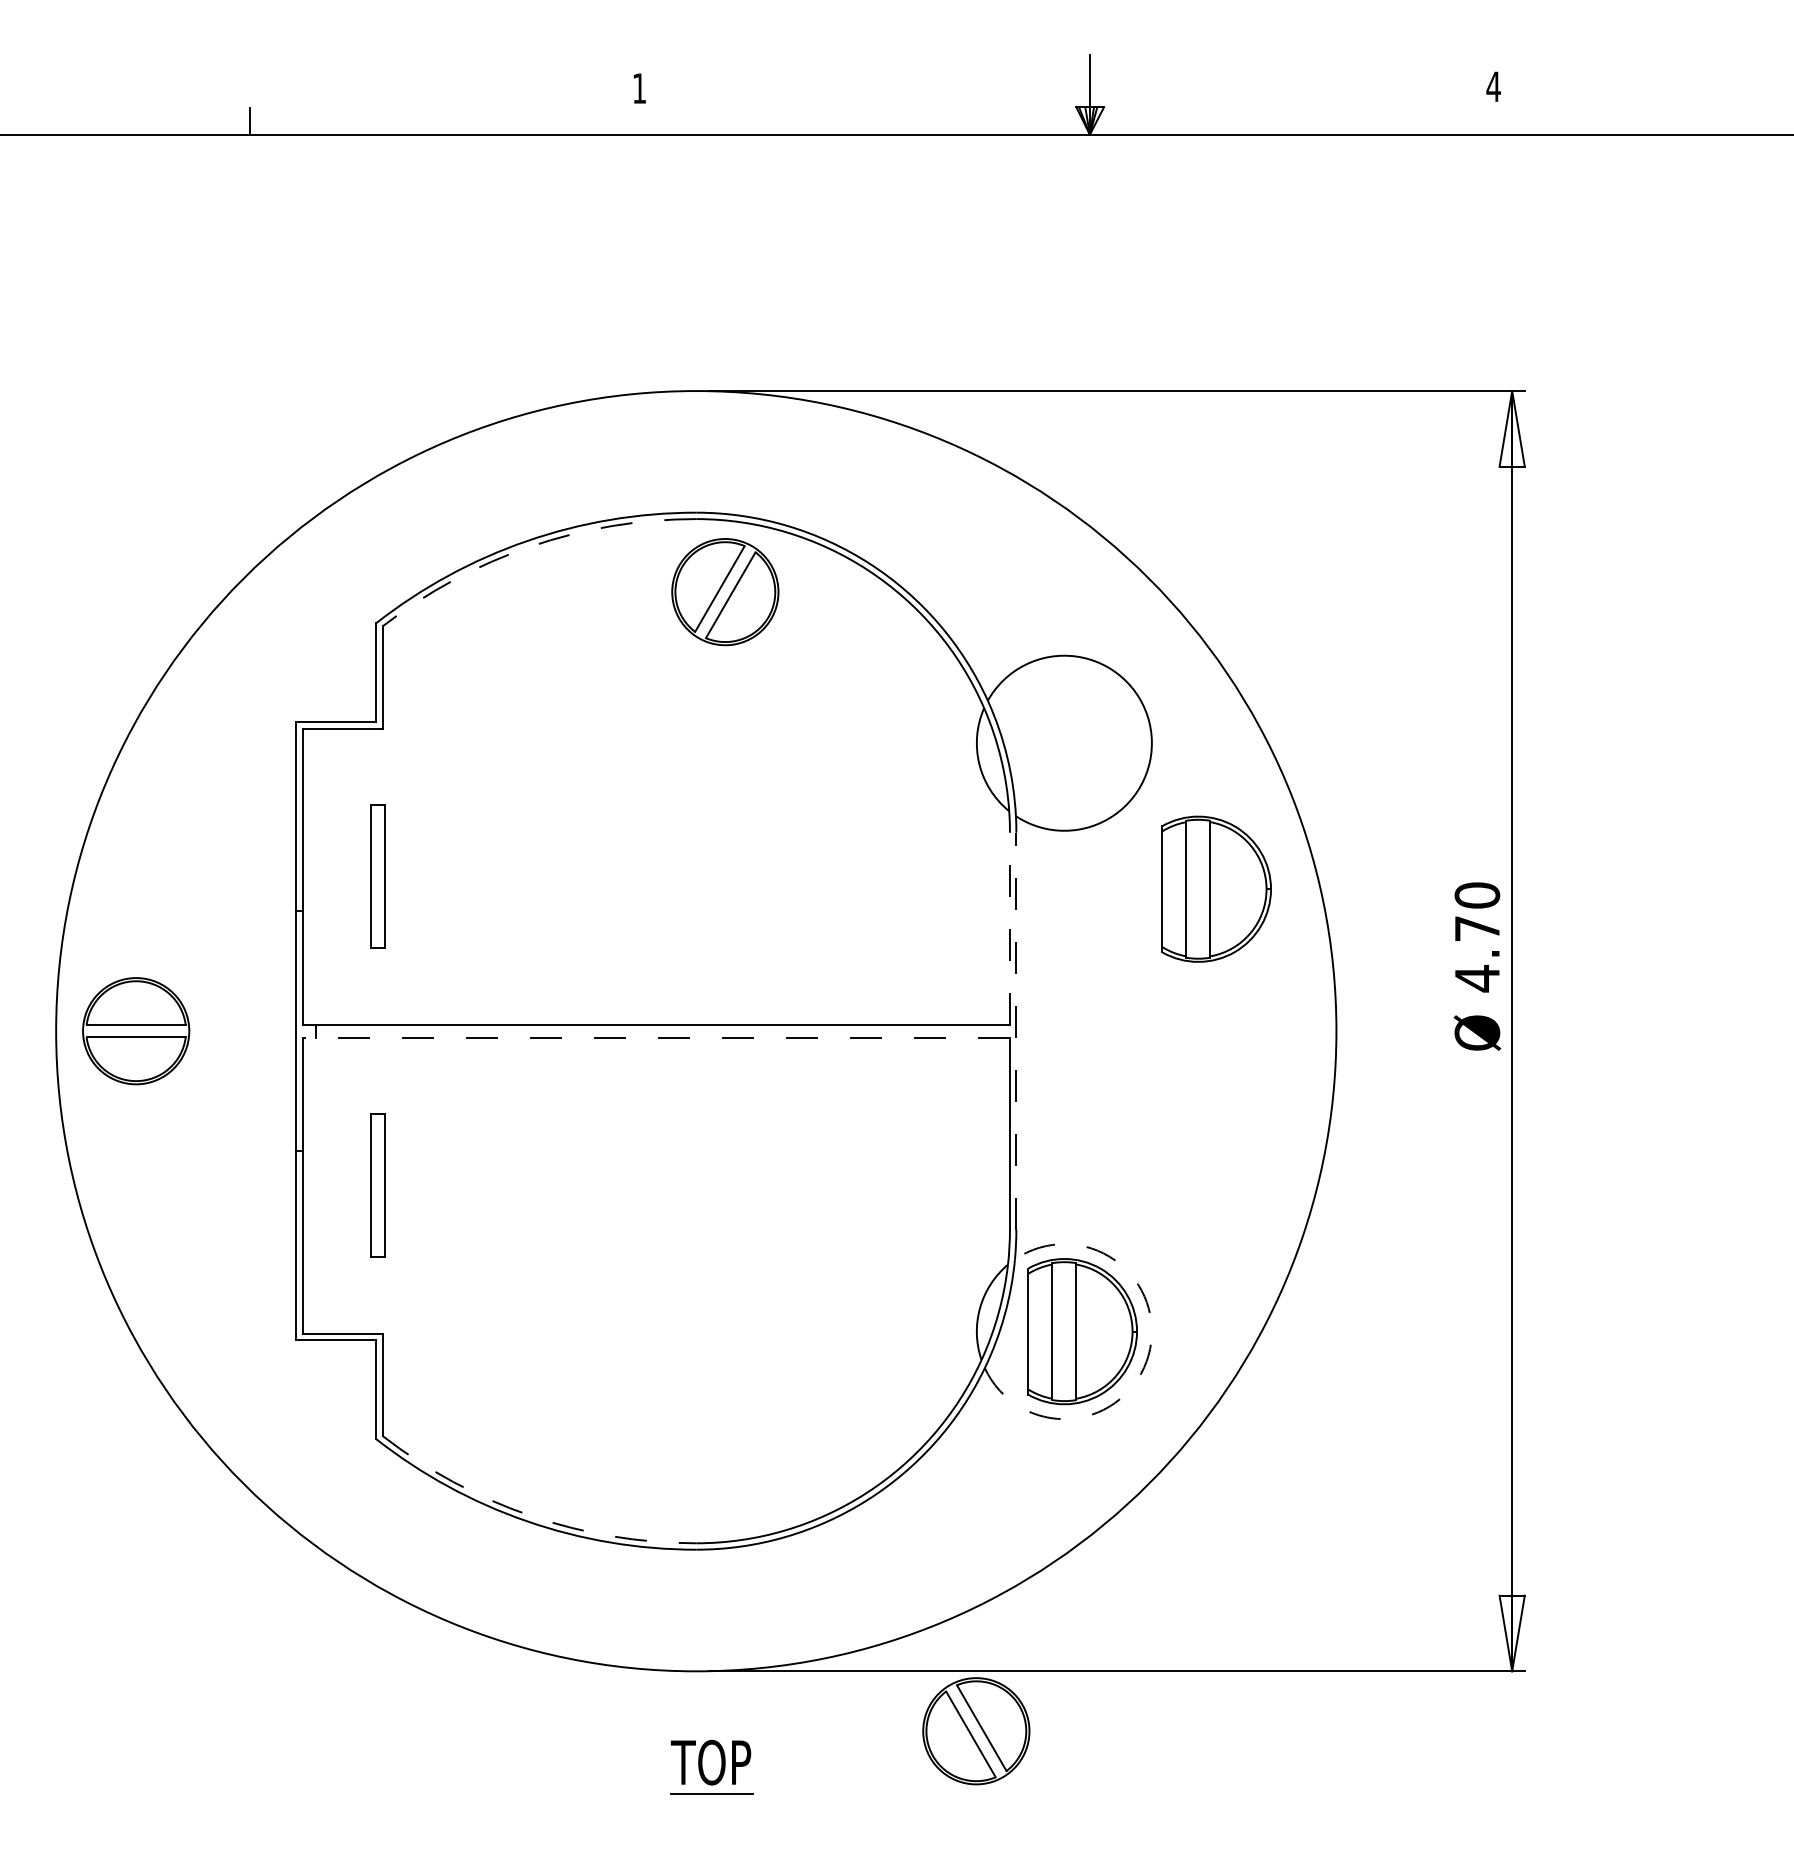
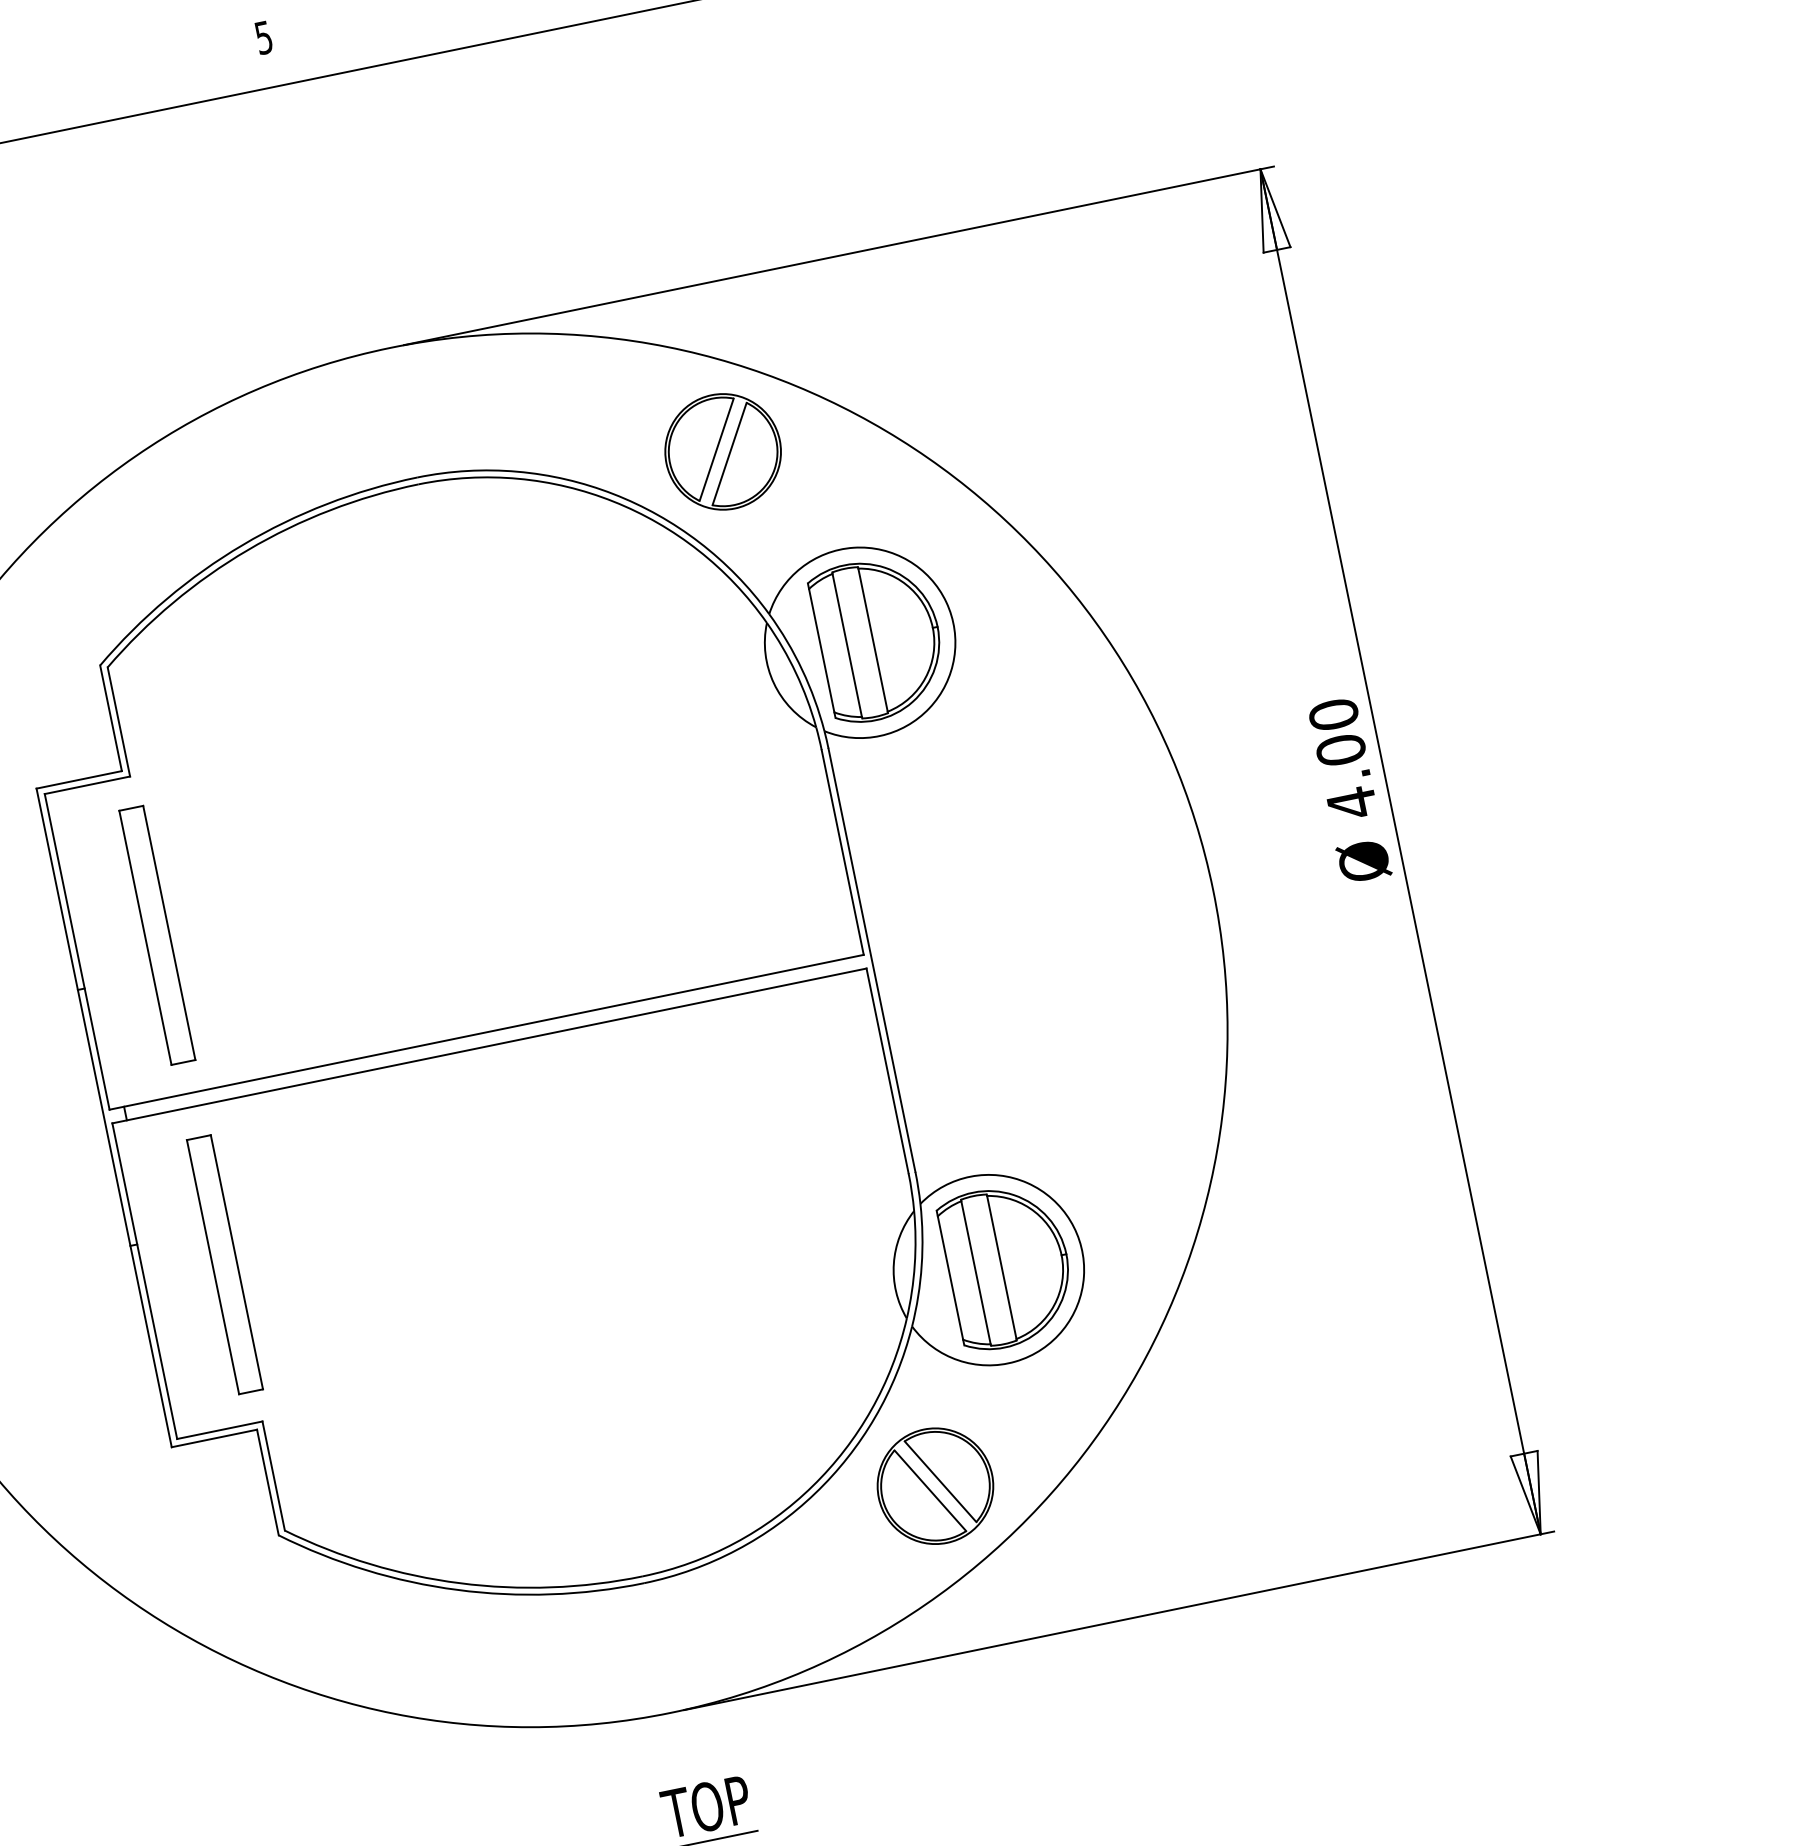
text: (639, 88) -> (263, 37), 1 -> 5
arc: (530, 546) -> (247, 549), dashed -> solid
part: (725, 592) -> (723, 452), moved
part: (377, 876) -> (156, 935), size x1.67
part: (1216, 888) -> (879, 638), moved
line: (1009, 928) -> (842, 852), dashed -> solid
text: (1477, 928) -> (1341, 749), 4.70 -> 4.00
line: (1016, 1030) -> (871, 959), dashed -> solid
line: (656, 1037) -> (489, 1045), dashed -> solid
part: (377, 1185) -> (224, 1264), size x1.67
arc: (1148, 1355) -> (1083, 1277), dashed -> solid
arc: (530, 1515) -> (459, 1583), dashed -> solid
part: (976, 1731) -> (935, 1486), moved

